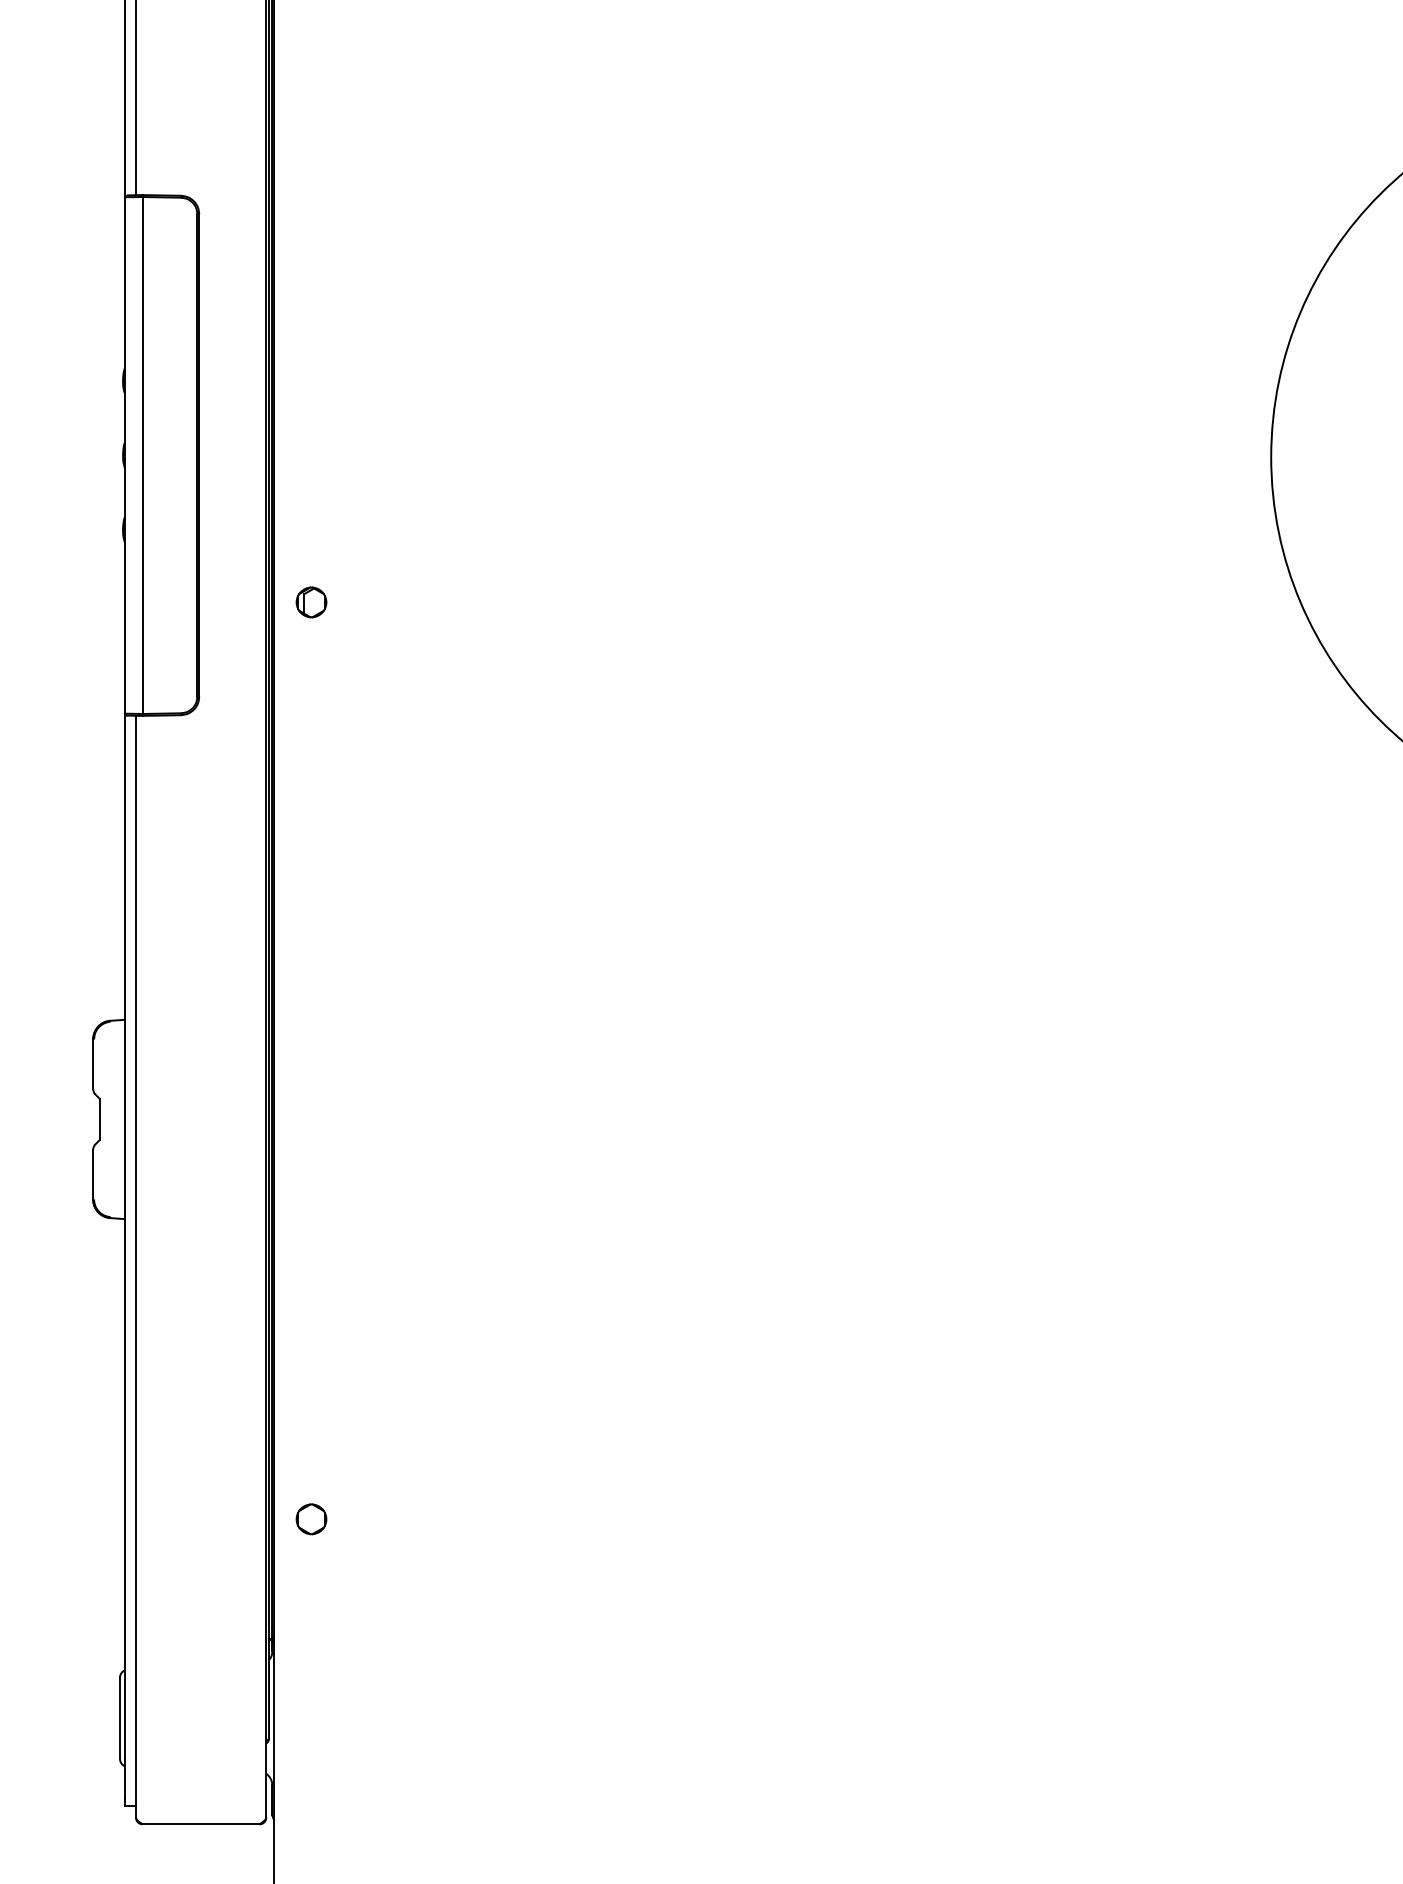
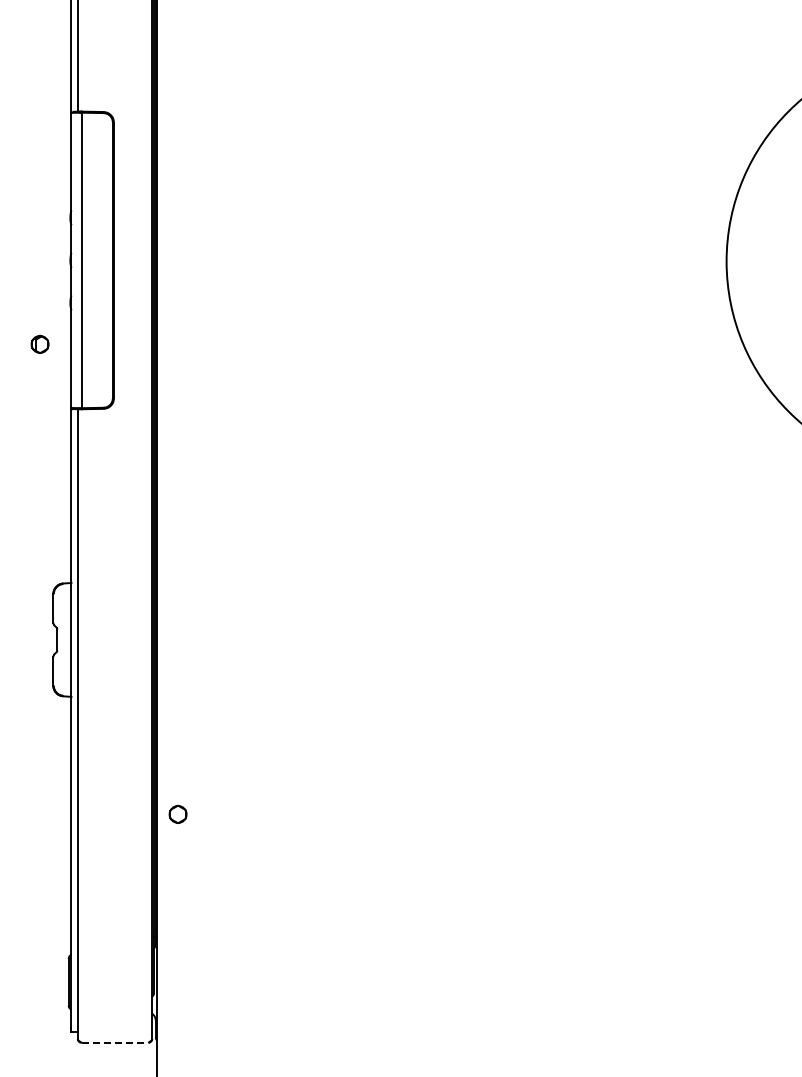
part: (310, 600) -> (39, 343), moved
circle: (310, 1517) -> (177, 813), moved
line: (201, 1823) -> (115, 1042), solid -> dashed

